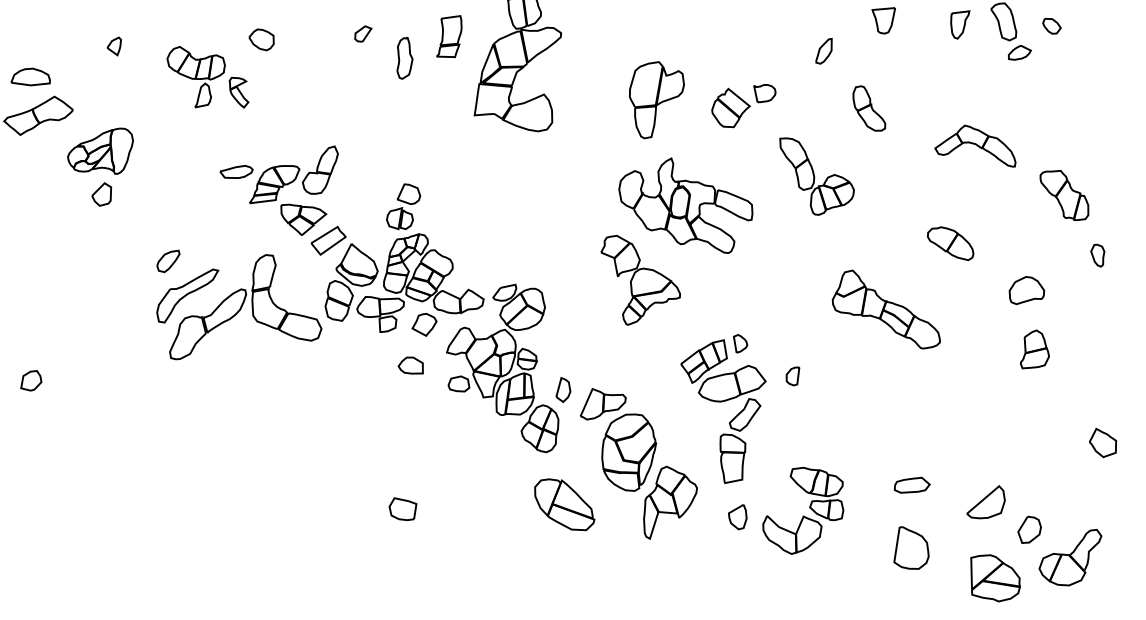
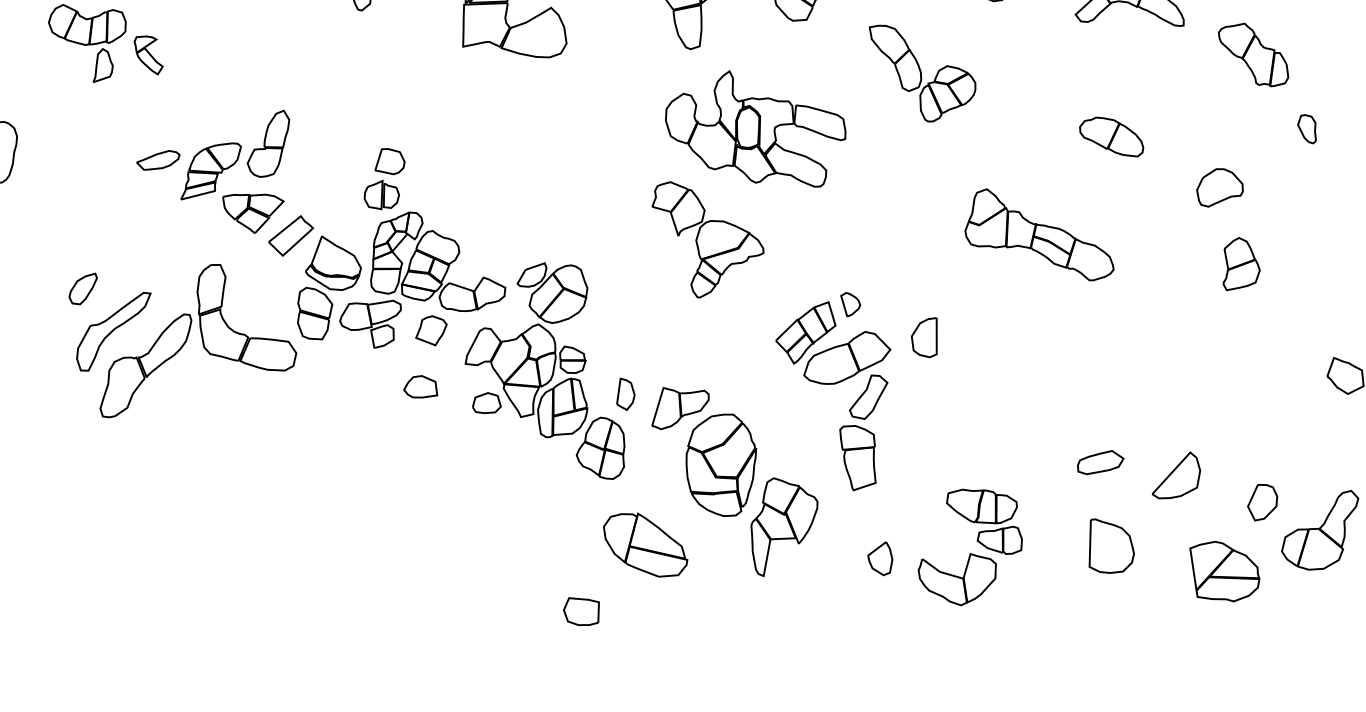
part: (792, 376) -> (924, 338), size x1.6
part: (985, 502) -> (1174, 476), moved
part: (402, 509) -> (581, 611), moved
part: (803, 510) -> (969, 546), moved
part: (737, 517) -> (880, 559), moved

